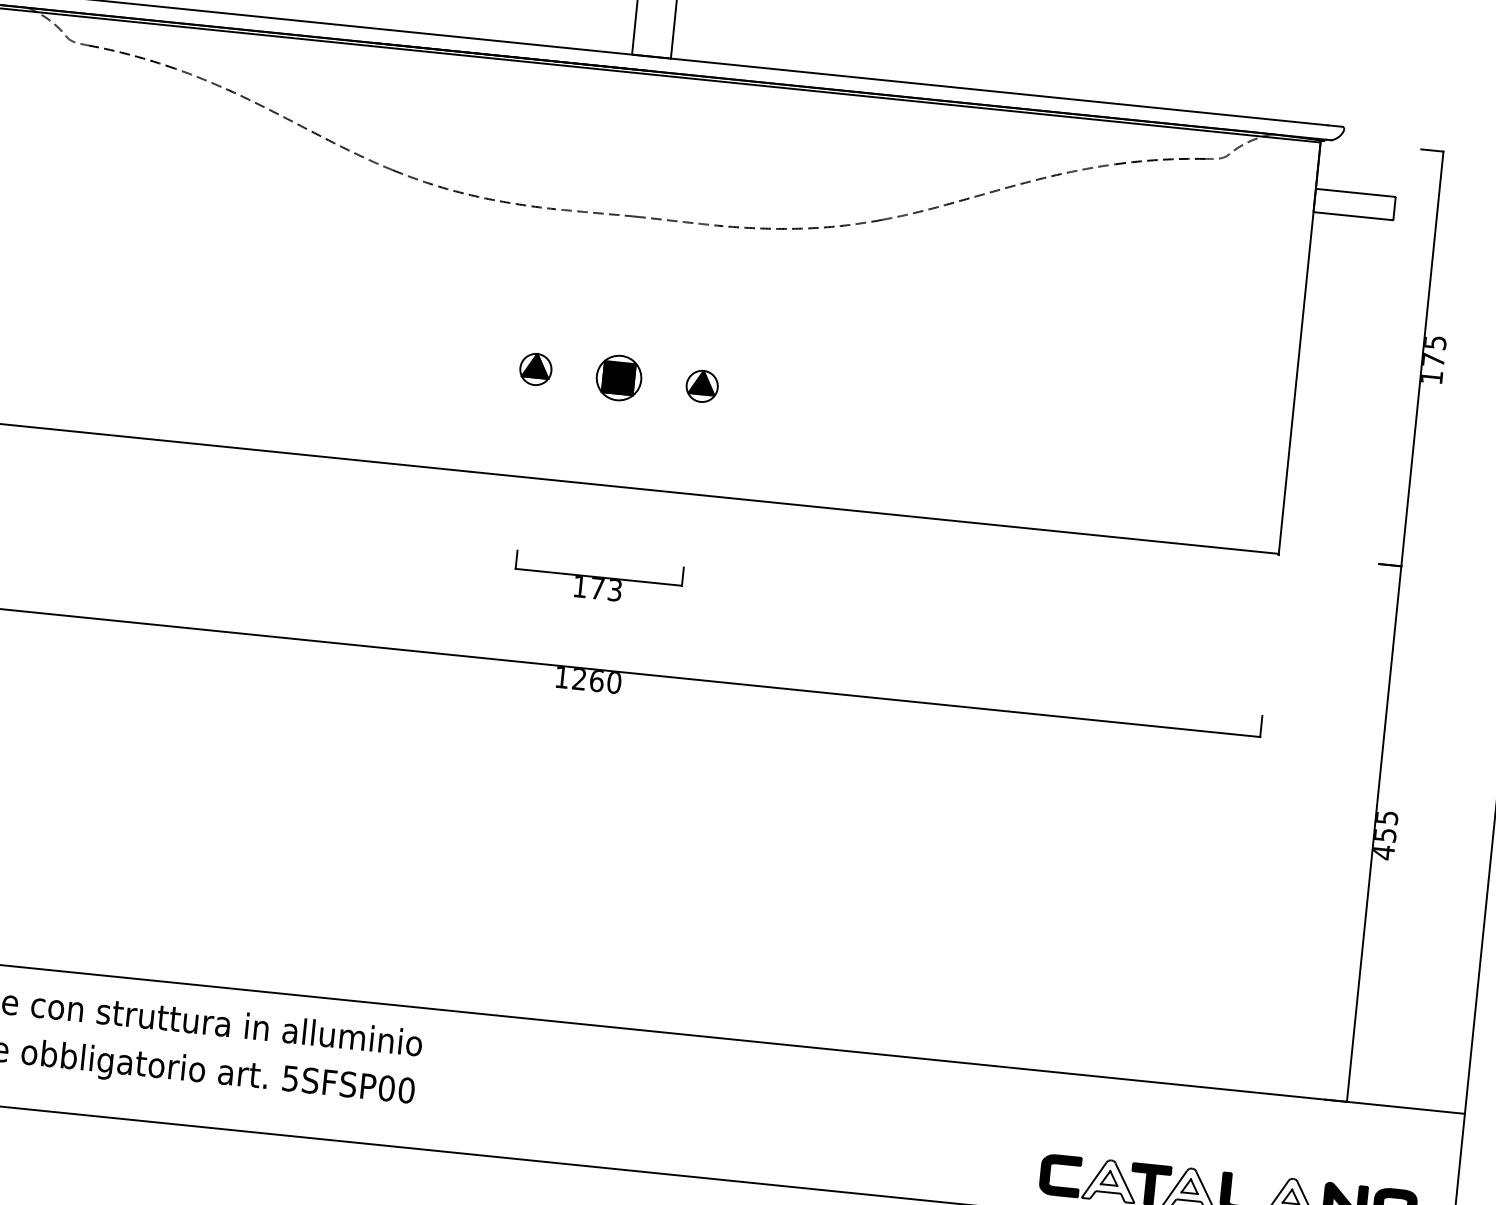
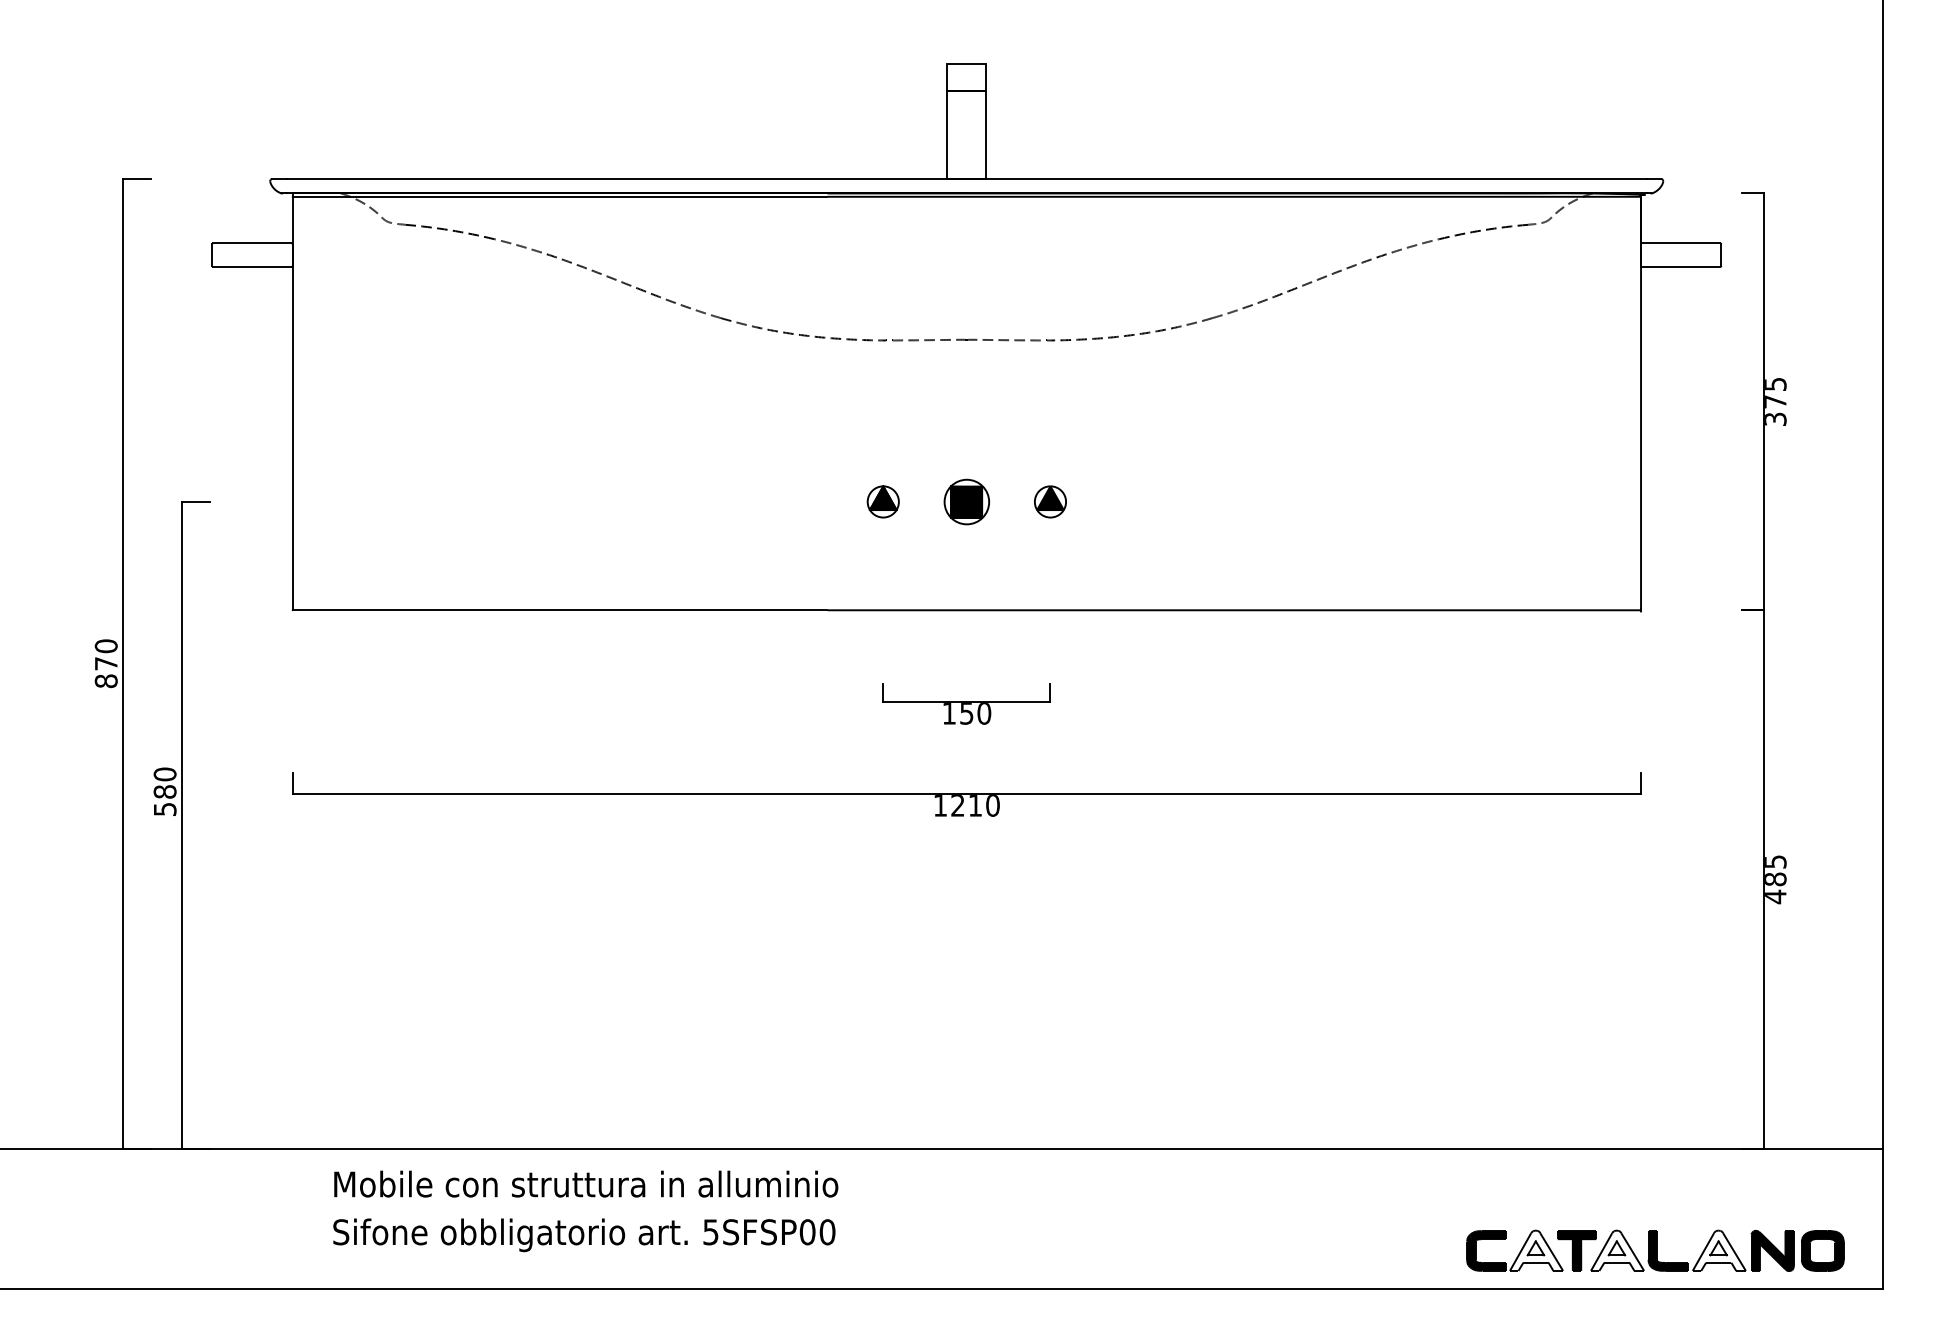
text: (1431, 376) -> (1775, 418), 175 -> 375
text: (606, 589) -> (975, 713), 173 -> 150
text: (596, 680) -> (975, 805), 1260 -> 1210
text: (1385, 835) -> (1775, 879), 455 -> 485

